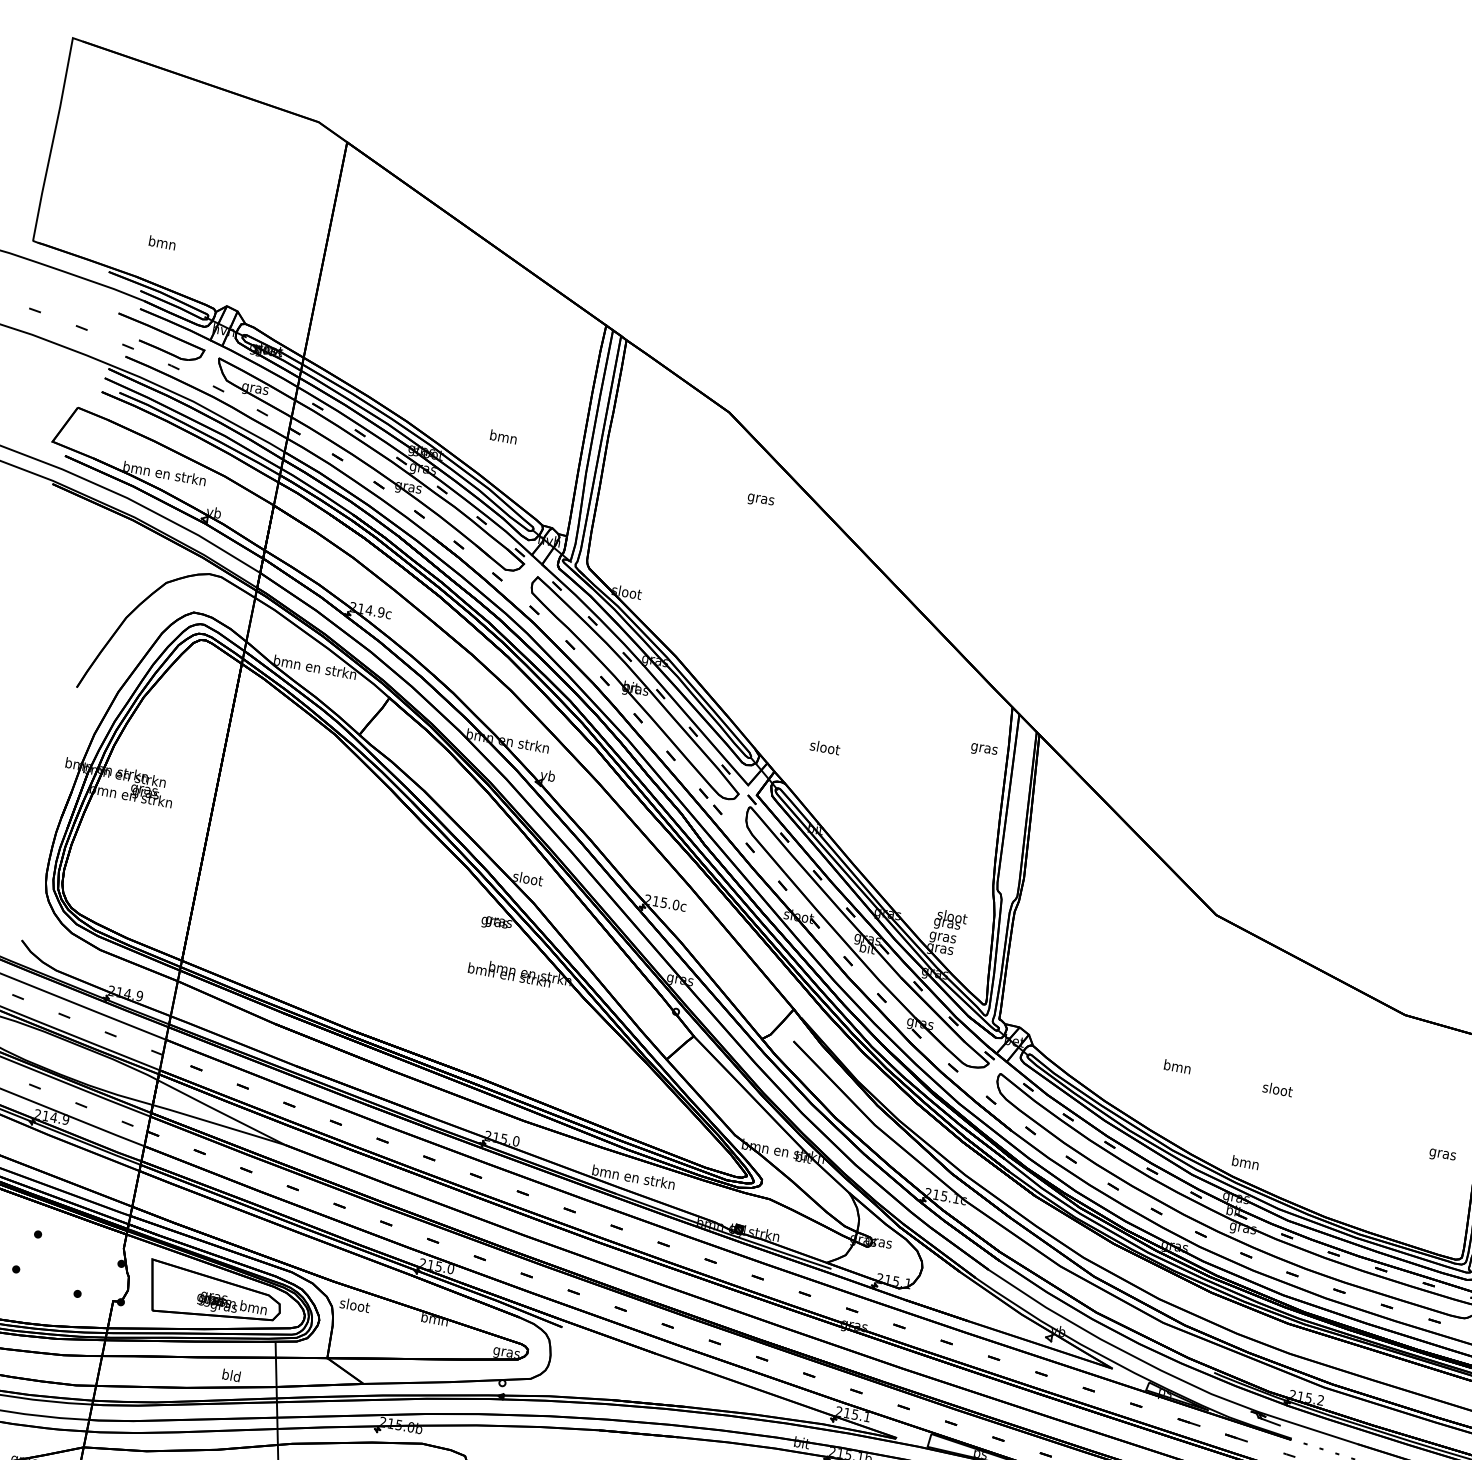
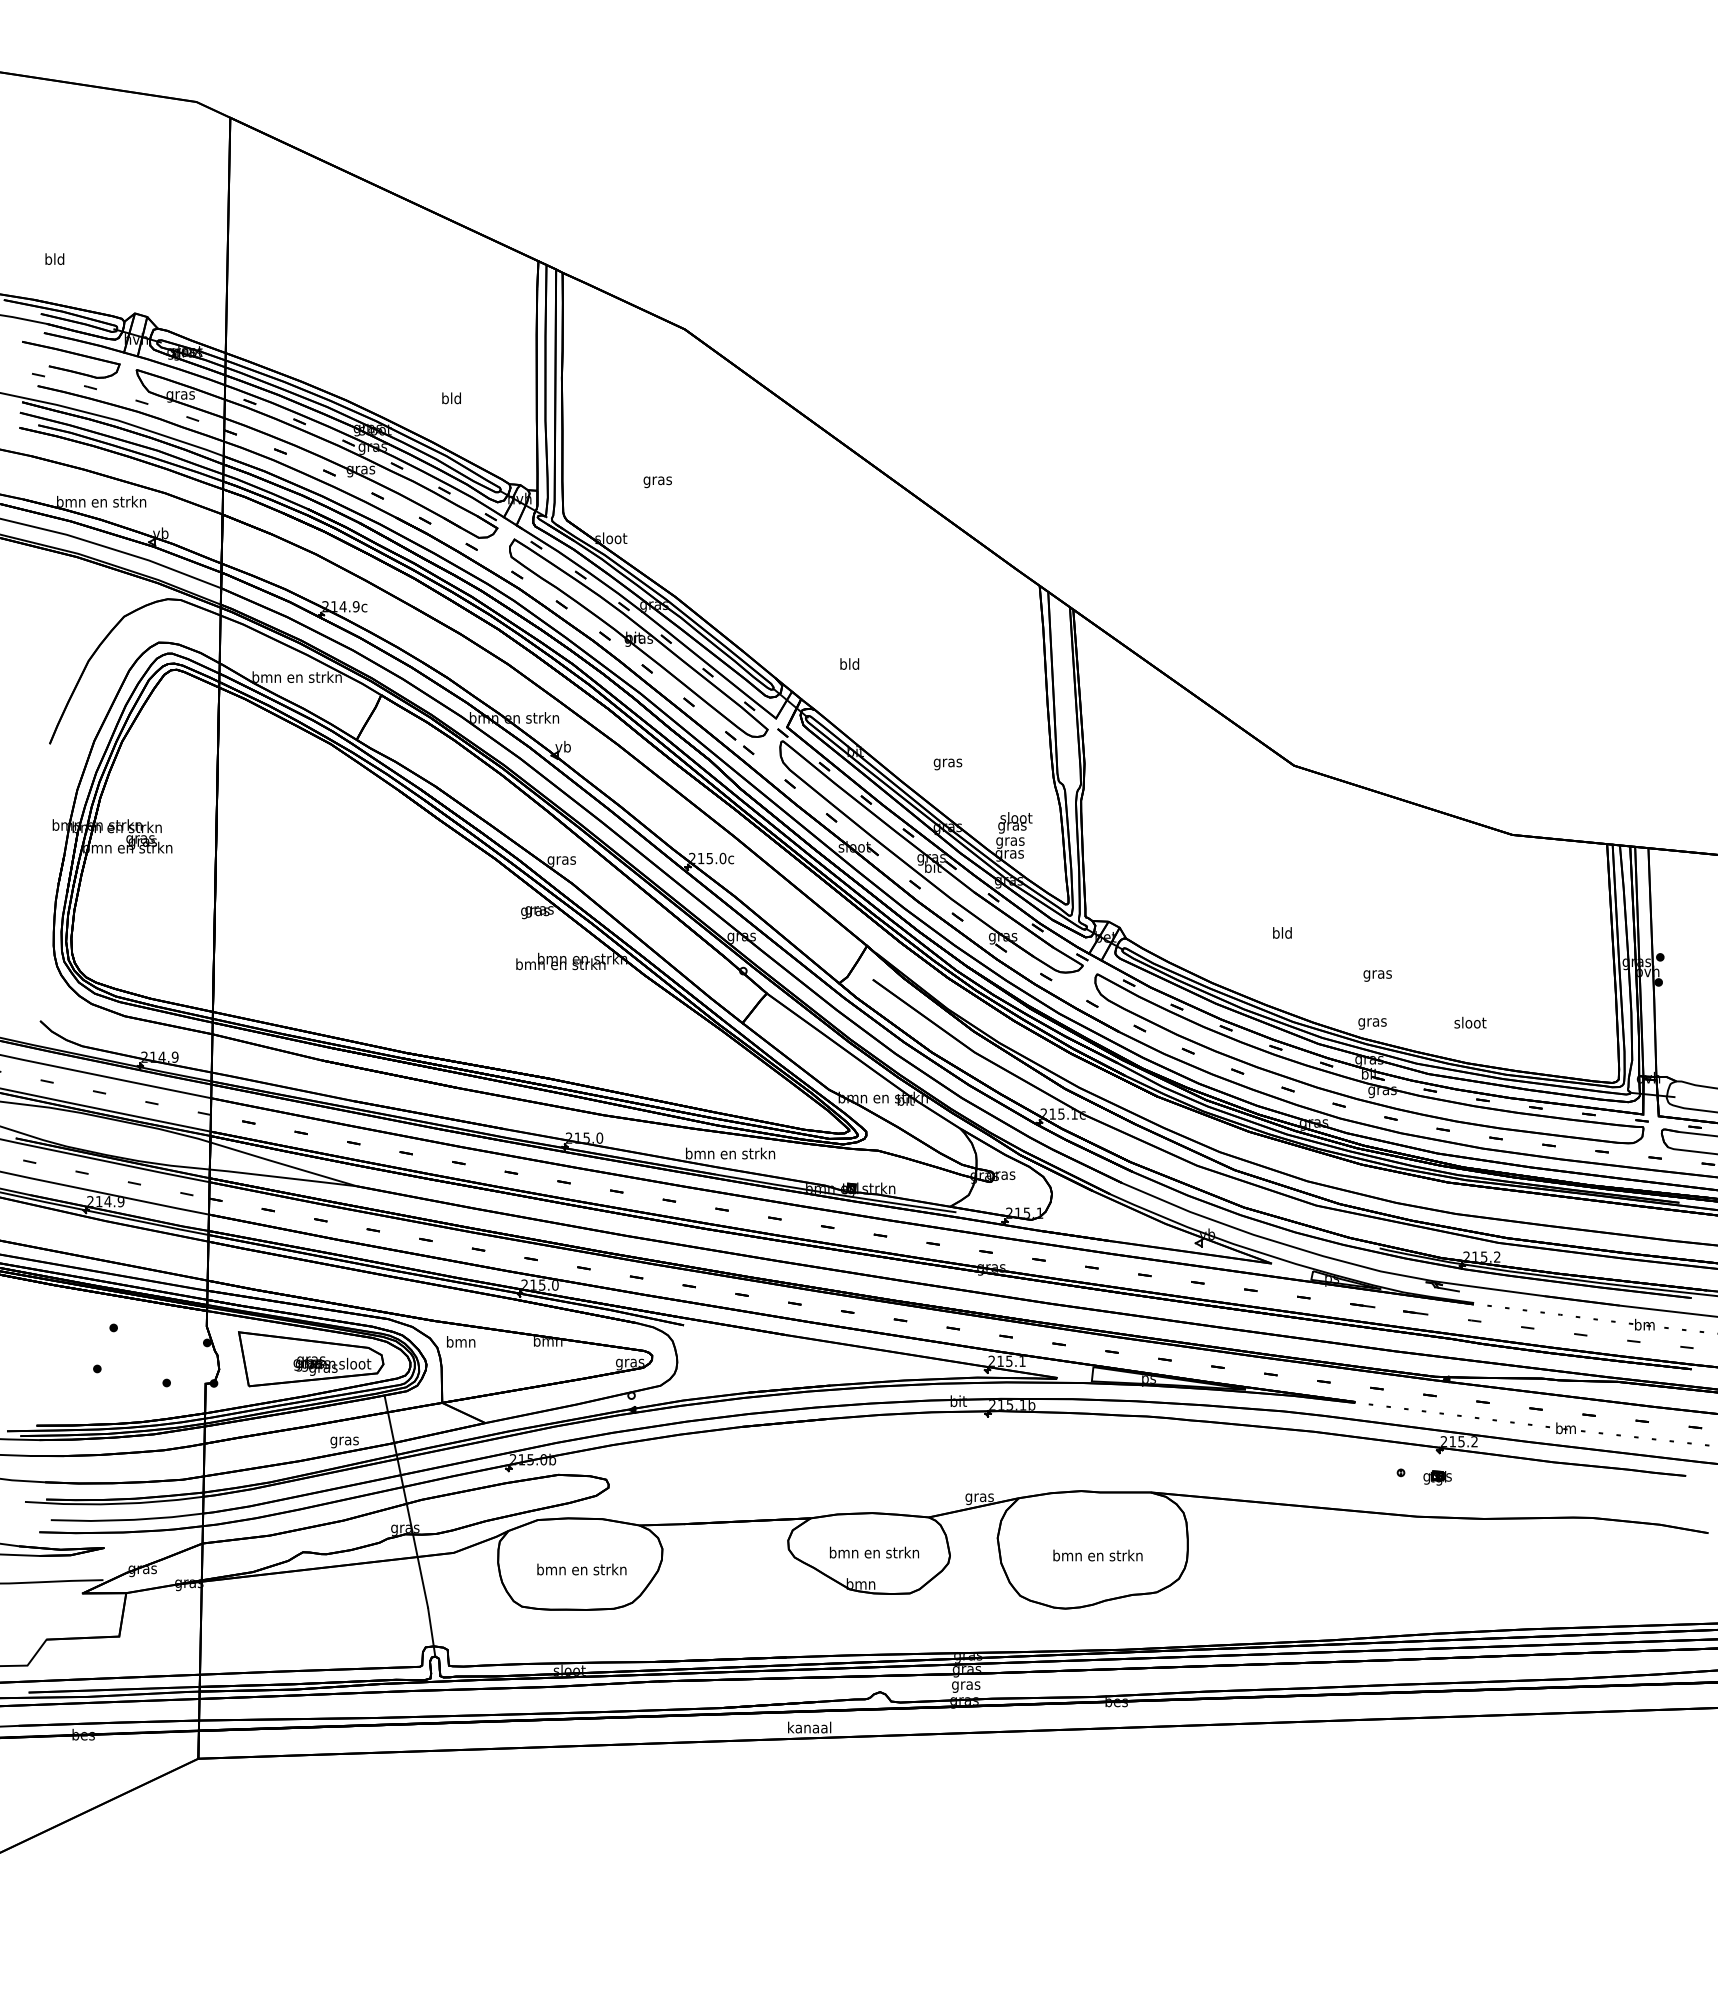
text: (162, 242) -> (54, 258), bmn -> bld
text: (503, 437) -> (451, 398), bmn -> bld
text: (760, 500) -> (657, 482), moved
text: (824, 746) -> (849, 663), sloot -> bld
text: (983, 750) -> (947, 764), moved
text: (527, 879) -> (561, 860), sloot -> gras
text: (1177, 1066) -> (1282, 932), bmn -> bld
text: (1277, 1089) -> (1470, 1022), moved
text: (1442, 1155) -> (1377, 975), moved
text: (1245, 1164) -> (1372, 1022), bmn -> gras
text: (355, 1304) -> (461, 1341), sloot -> bmn
text: (254, 1307) -> (355, 1363), bmn -> sloot
text: (231, 1376) -> (344, 1440), bld -> gras

